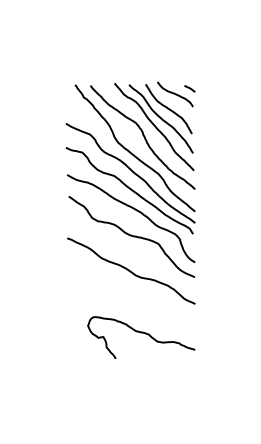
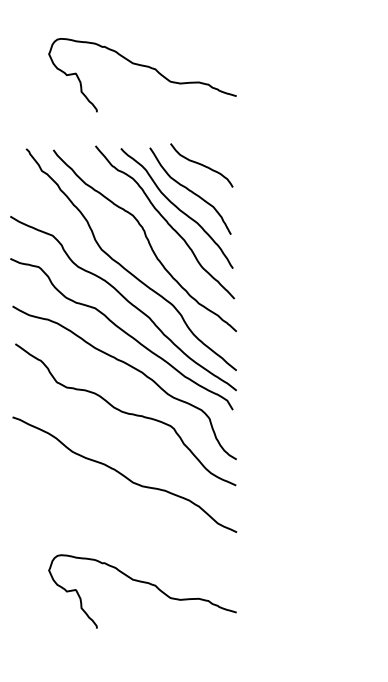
curve: (141, 38) -> (142, 67), added
curve: (189, 88) -> (226, 155), removed

